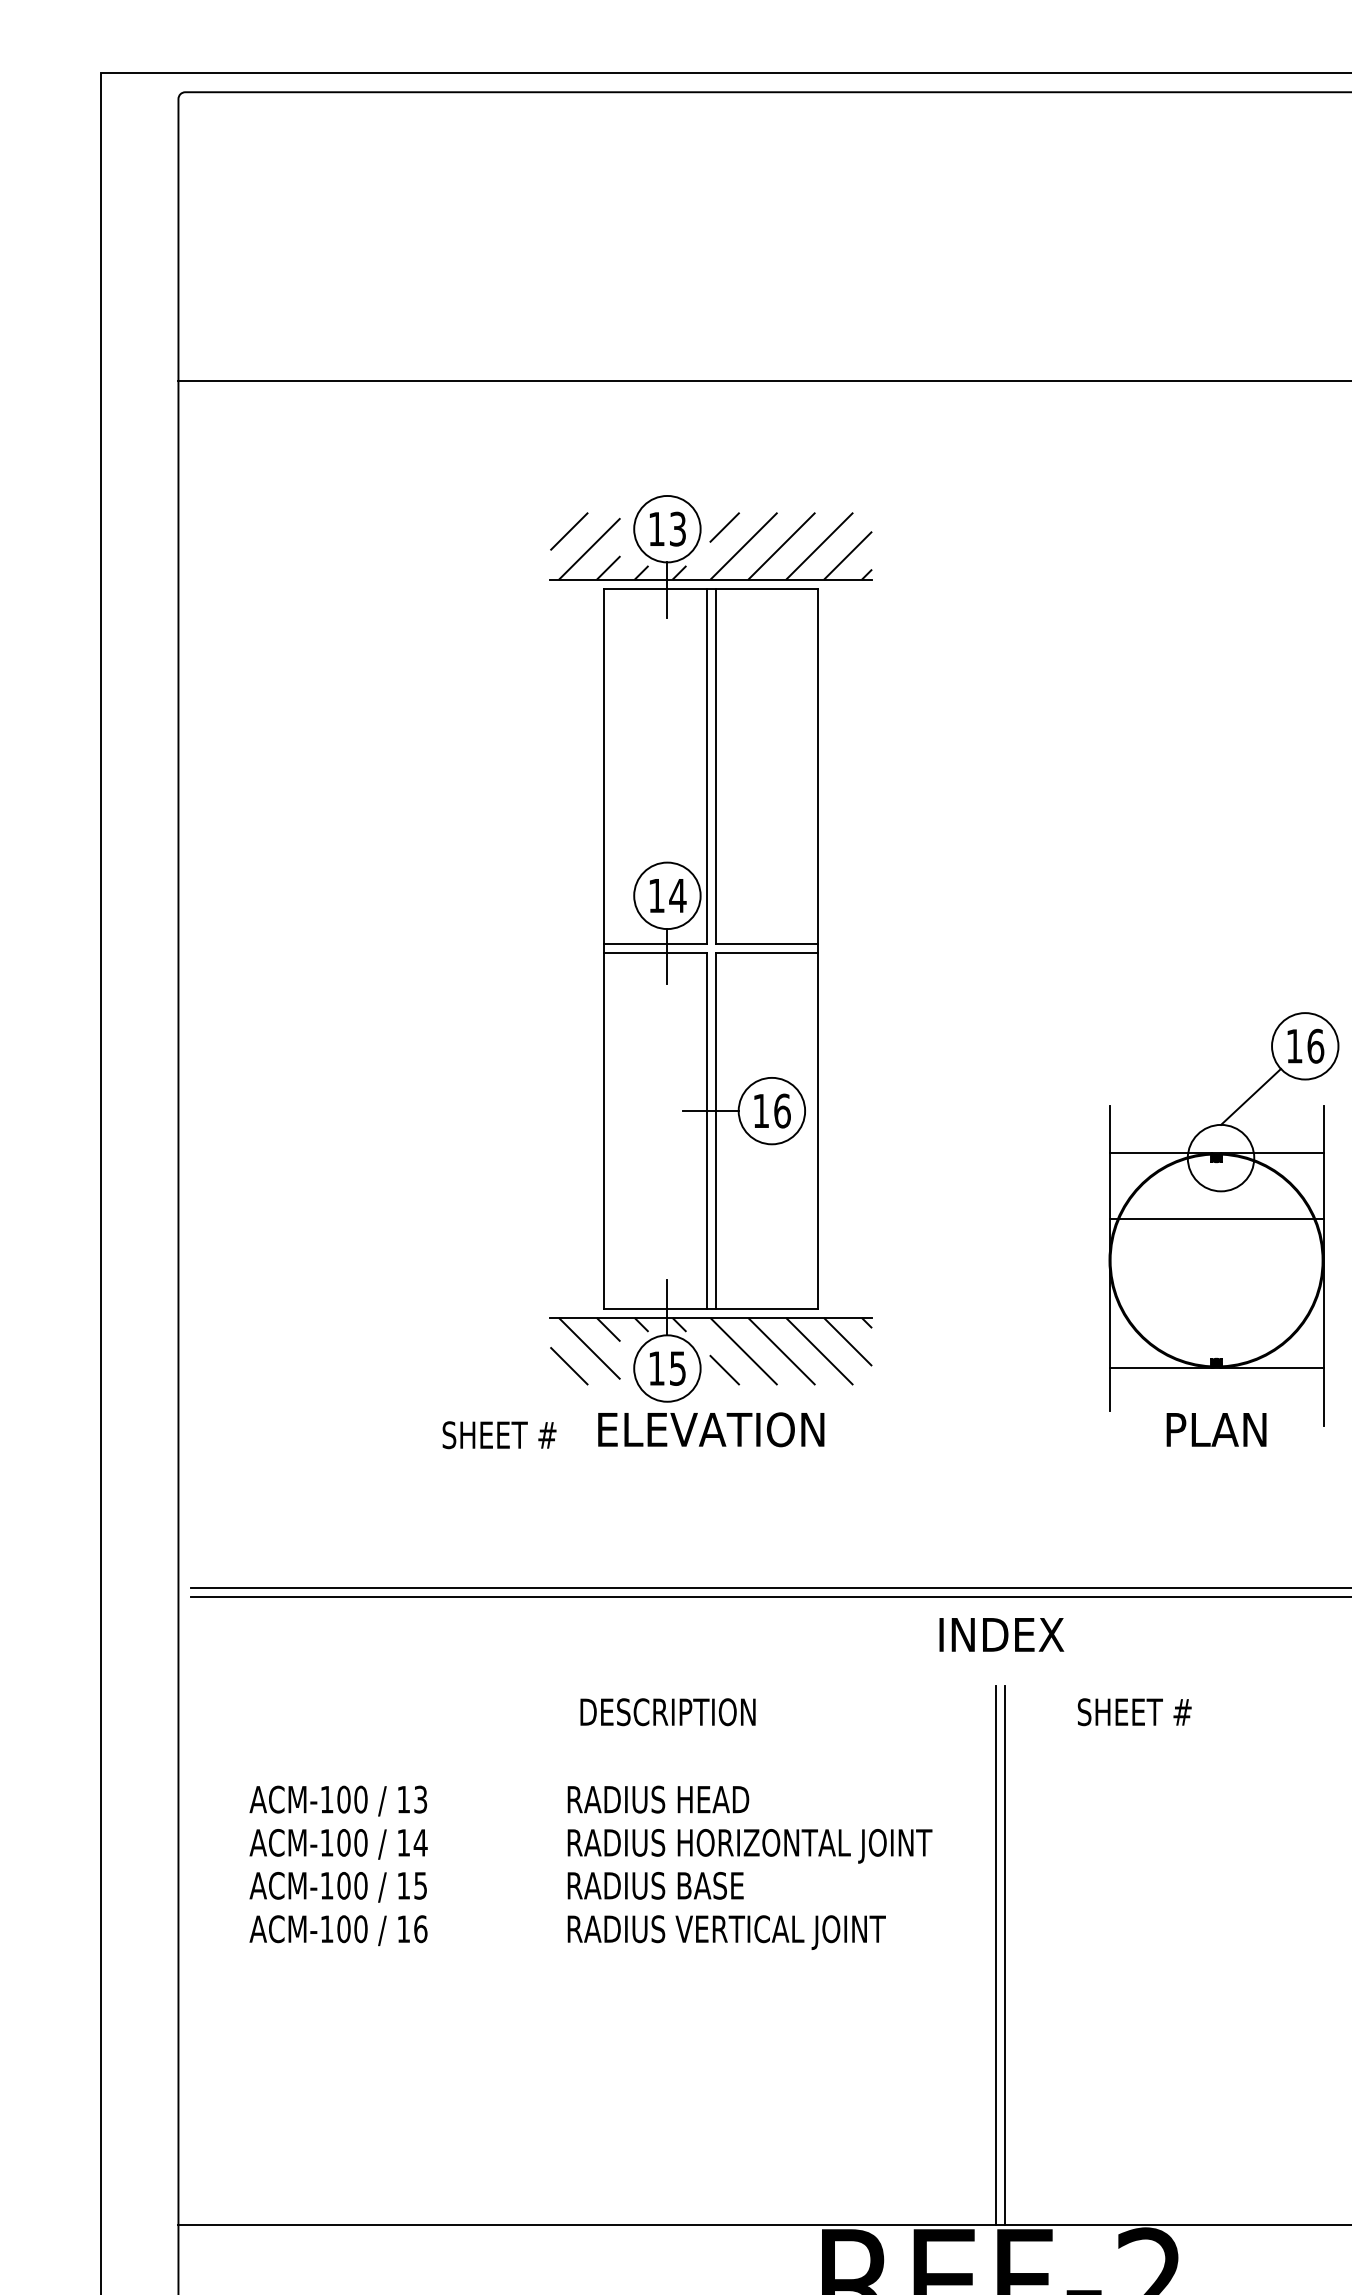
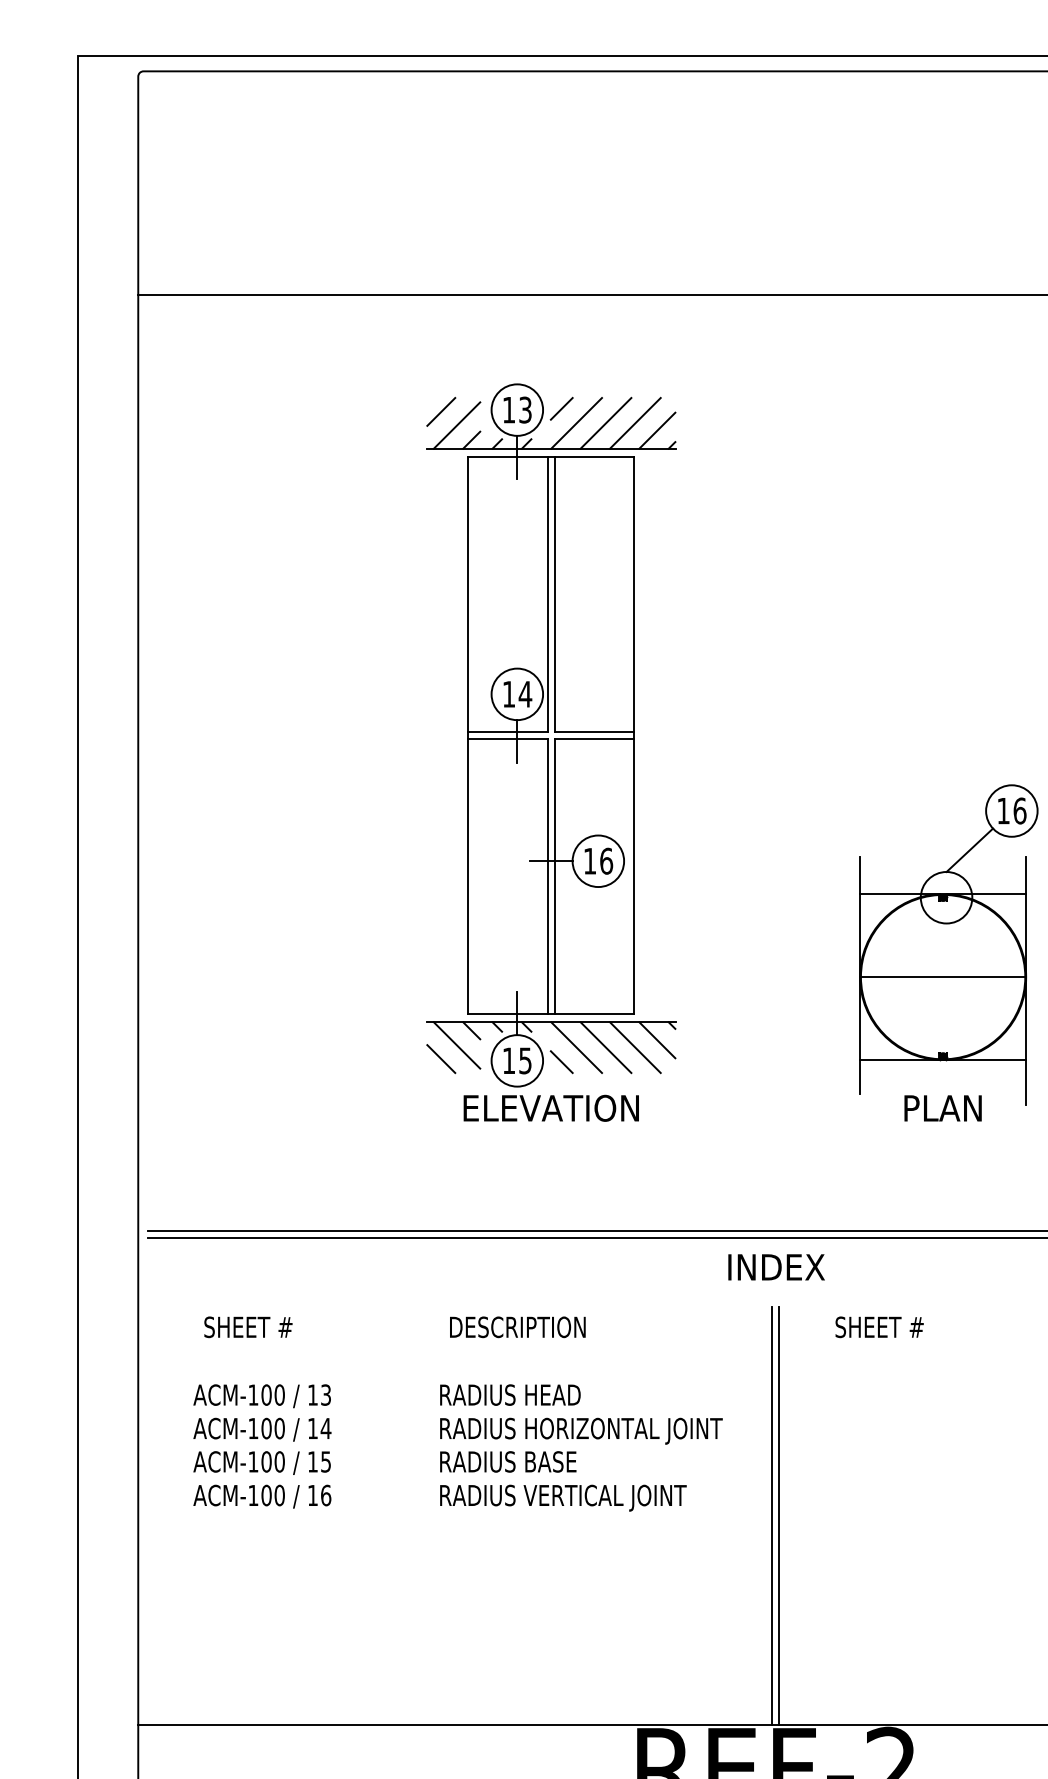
line: (1216, 1218) -> (943, 977), moved
text: (499, 1435) -> (248, 1327), moved

